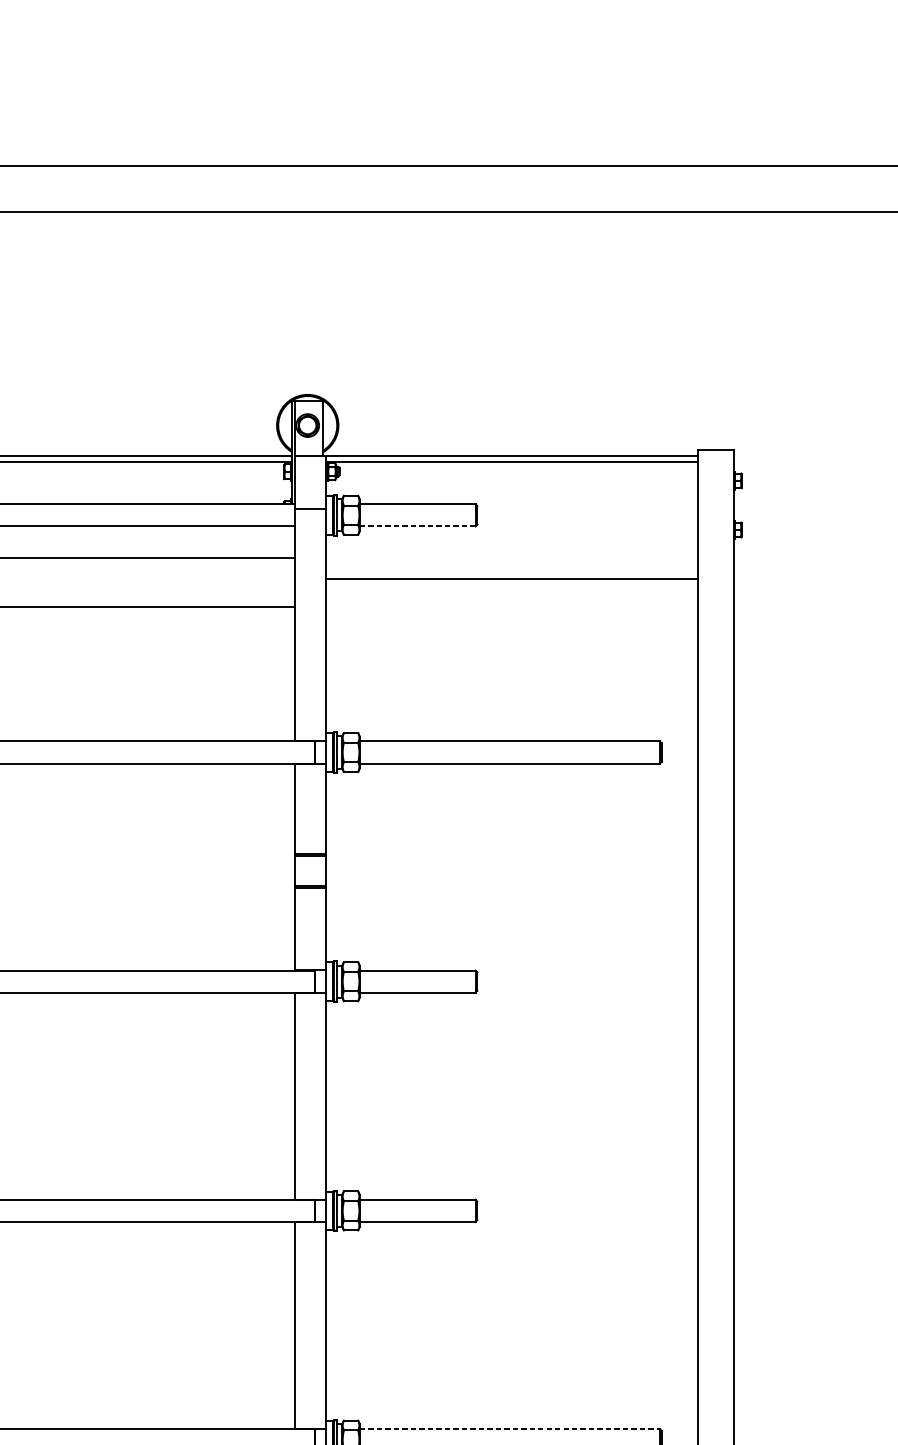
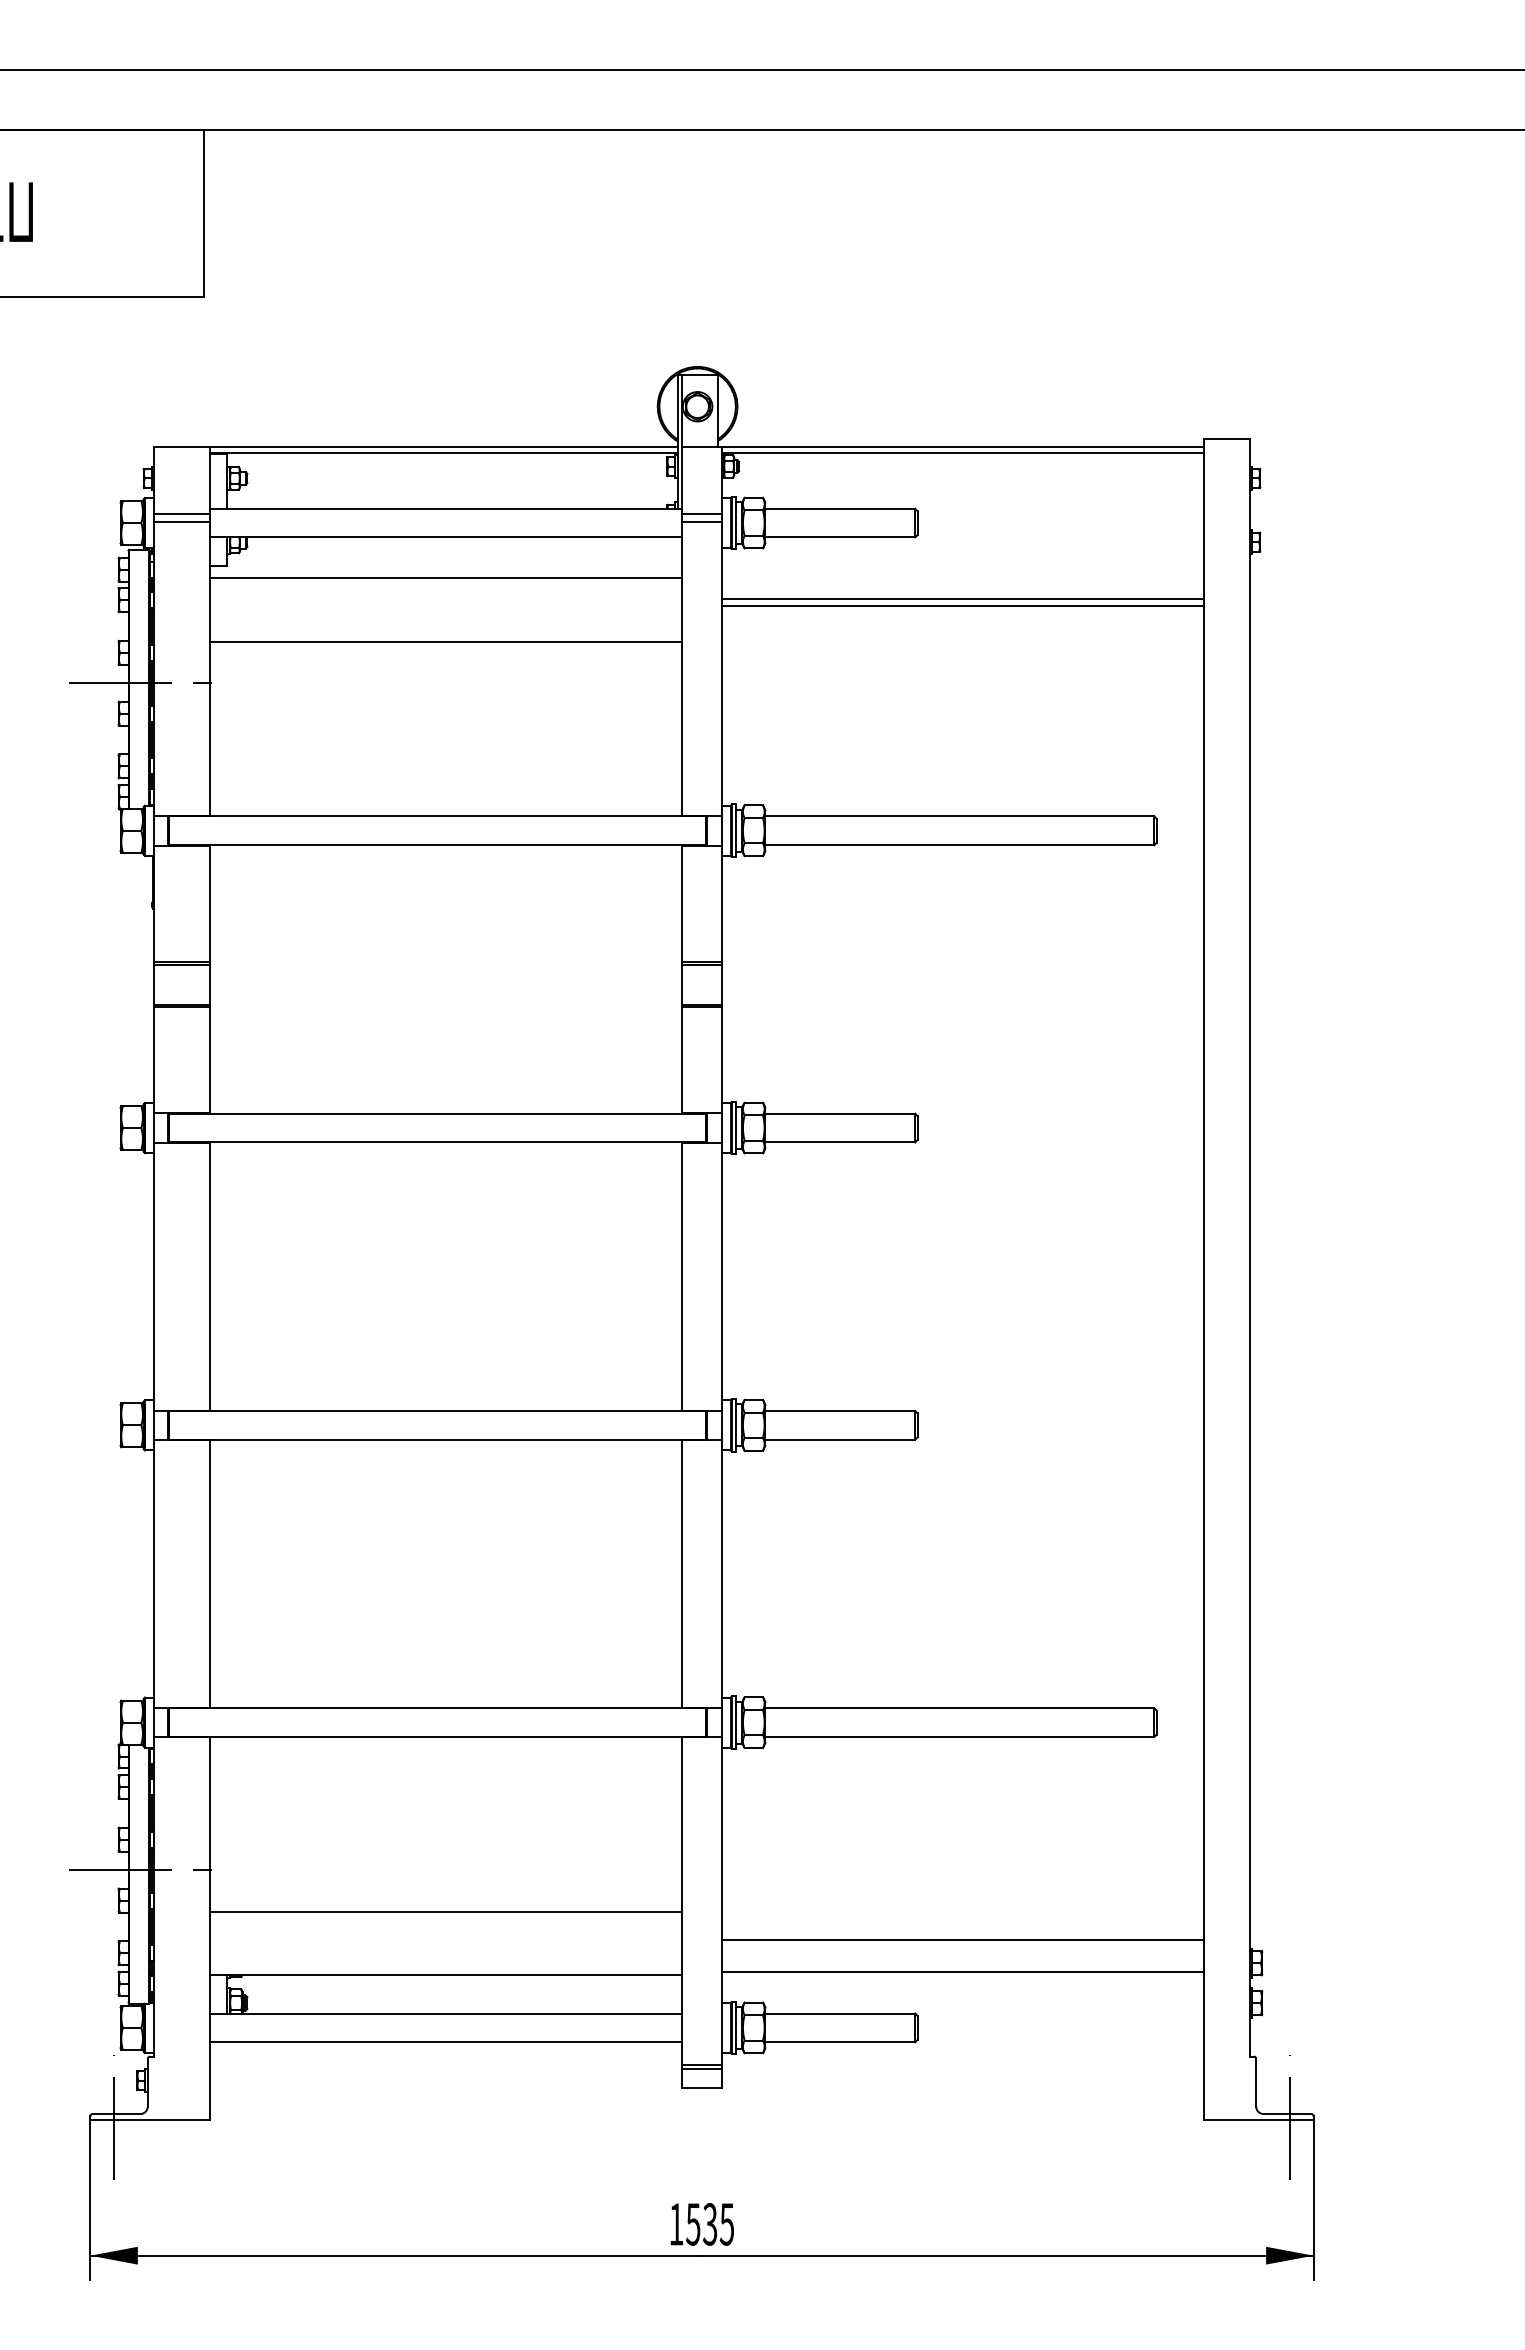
line: (310, 514) -> (701, 522), added
line: (417, 526) -> (840, 537), dashed -> solid
line: (511, 574) -> (962, 599), added
line: (510, 1429) -> (960, 1708), dashed -> solid

